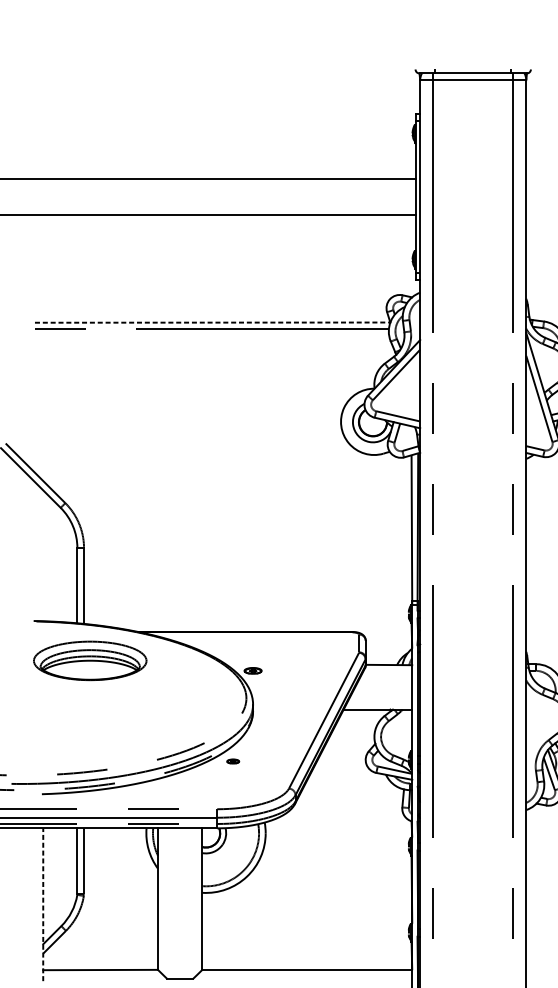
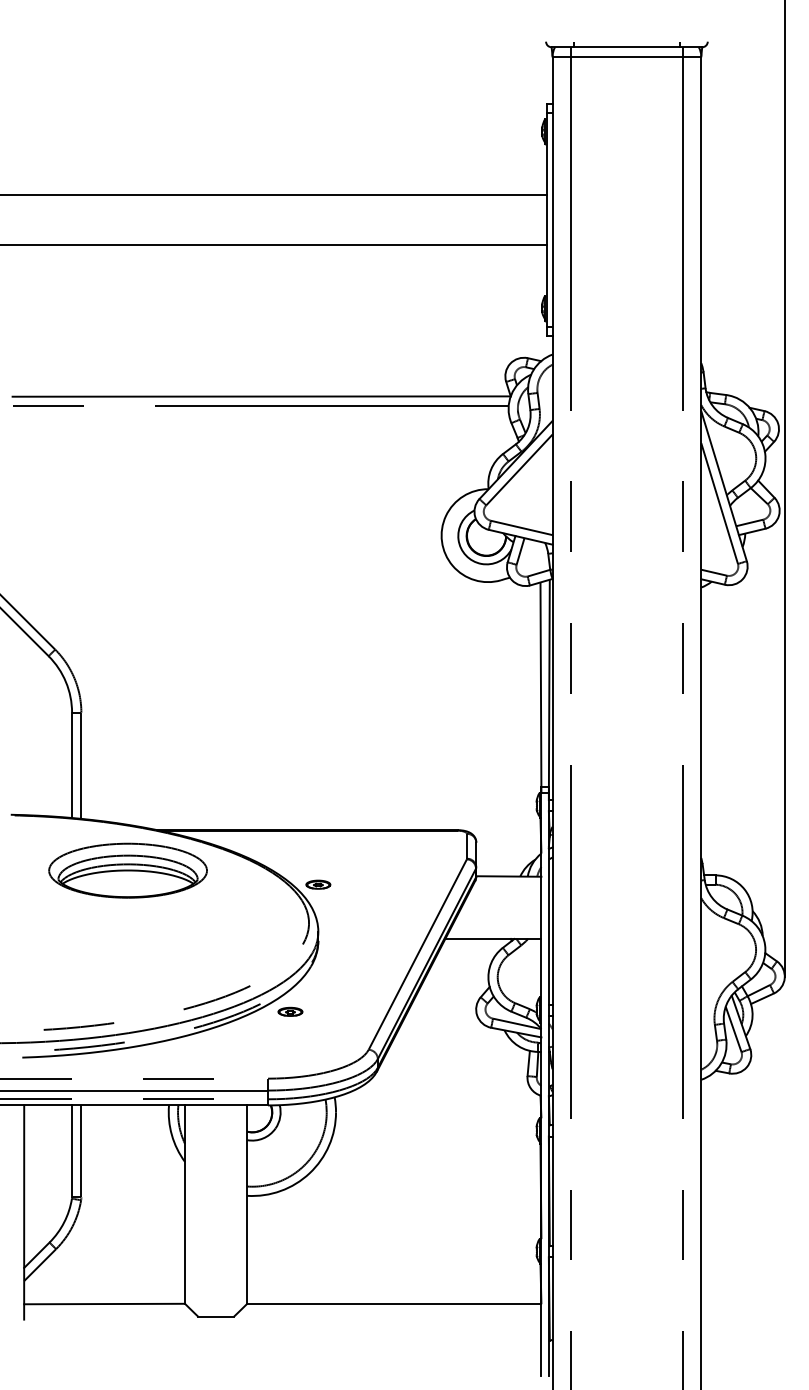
line: (213, 322) -> (262, 396), dashed -> solid
part: (89, 660) -> (127, 870), moved
part: (233, 761) -> (290, 1011), size x1.43
line: (43, 904) -> (24, 1212), dashed -> solid

